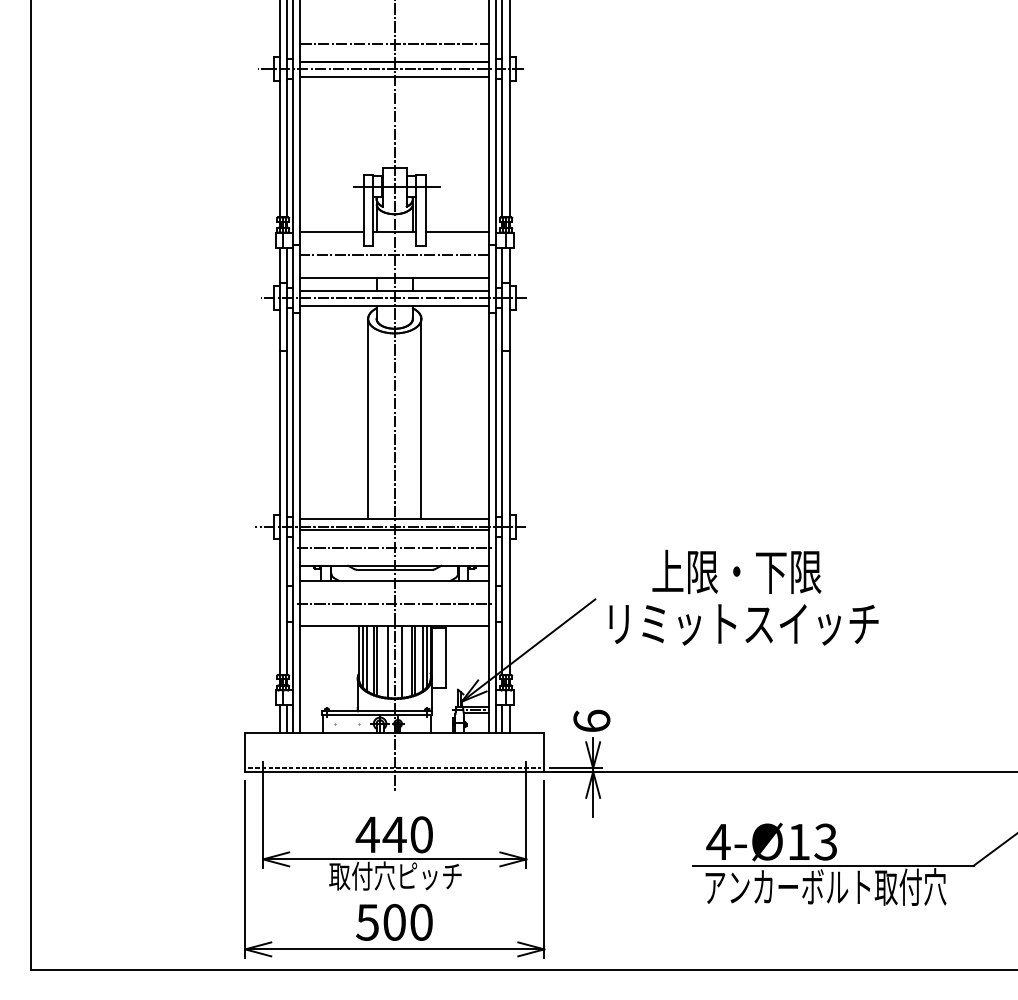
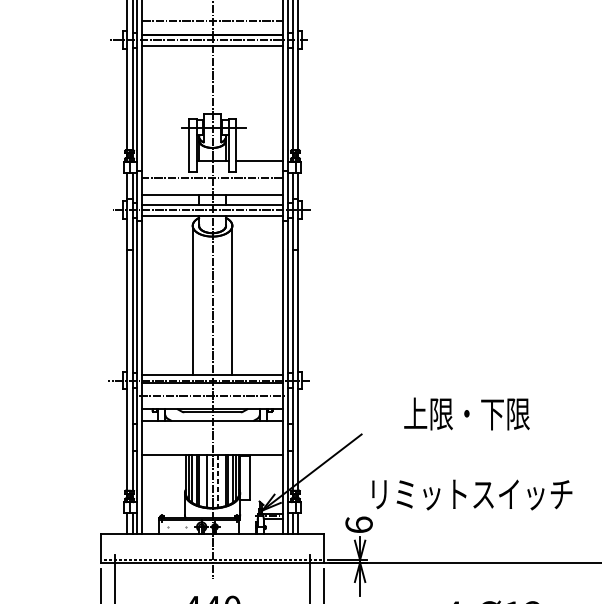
line: (331, 232) -> (165, 161), removed
line: (394, 603) -> (212, 437), removed
text: (743, 624) -> (471, 494), moved
line: (401, 662) -> (217, 481), solid -> dashed

